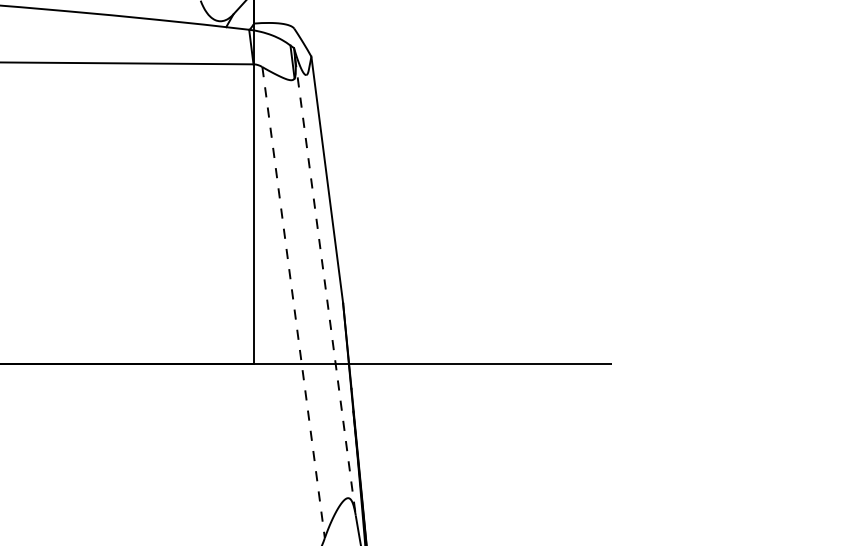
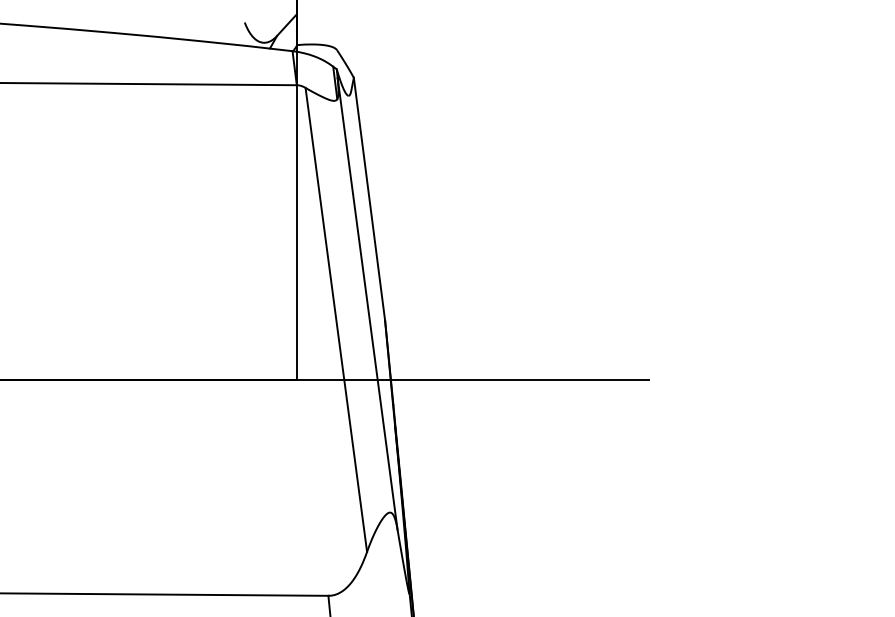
line: (325, 285) -> (367, 303), dashed -> solid
line: (293, 303) -> (336, 320), dashed -> solid

